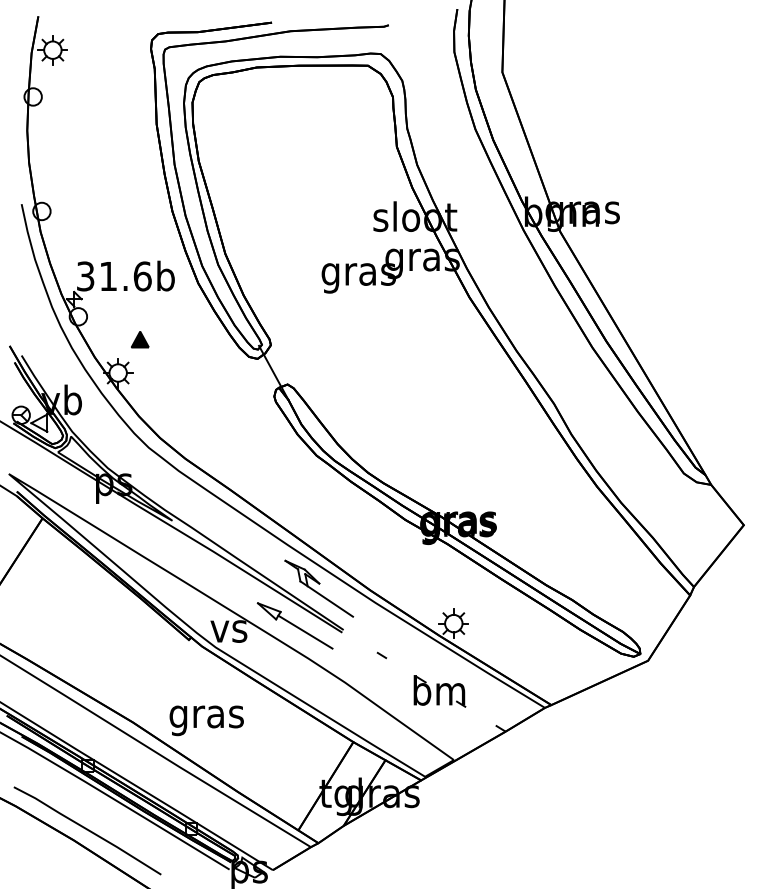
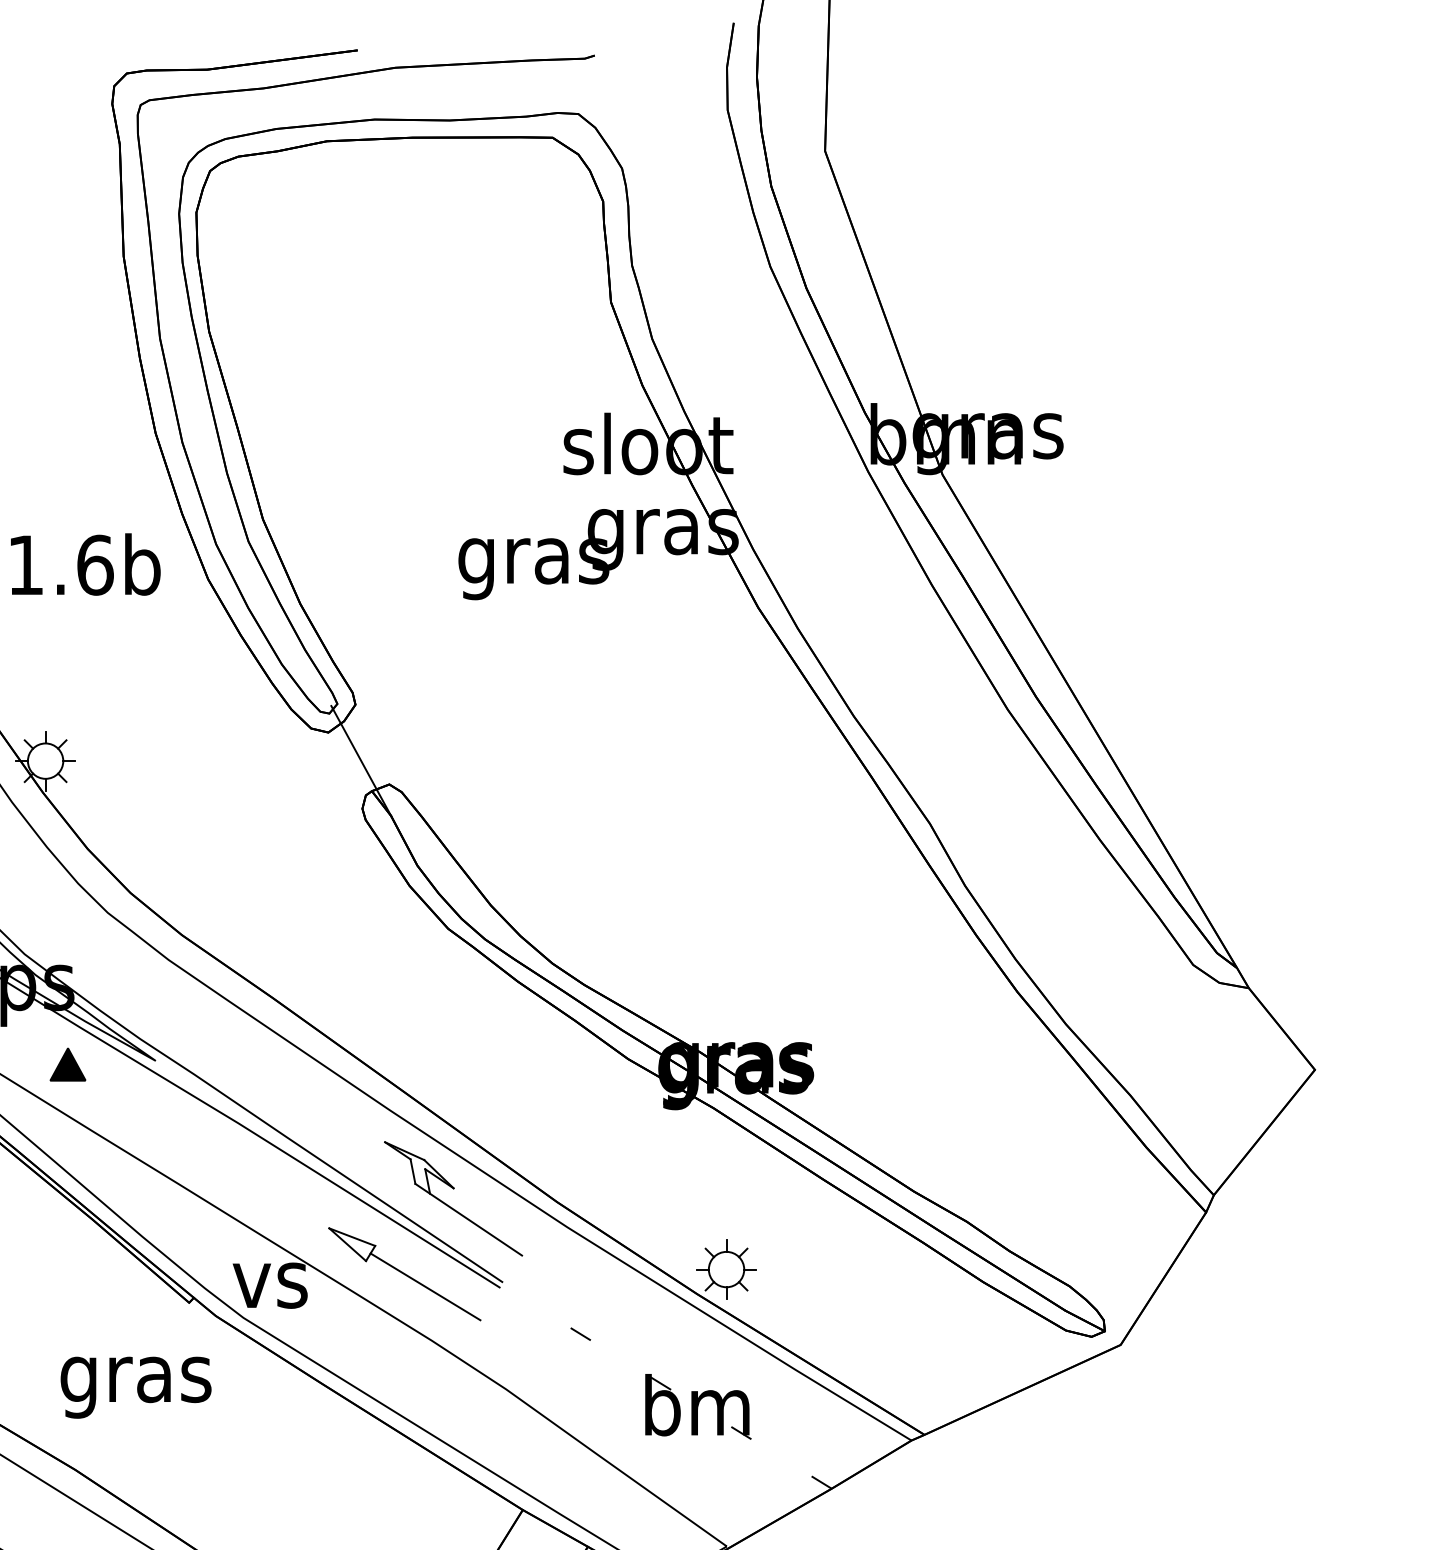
part: (140, 339) -> (68, 1064), moved
text: (206, 720) -> (135, 1386), moved

